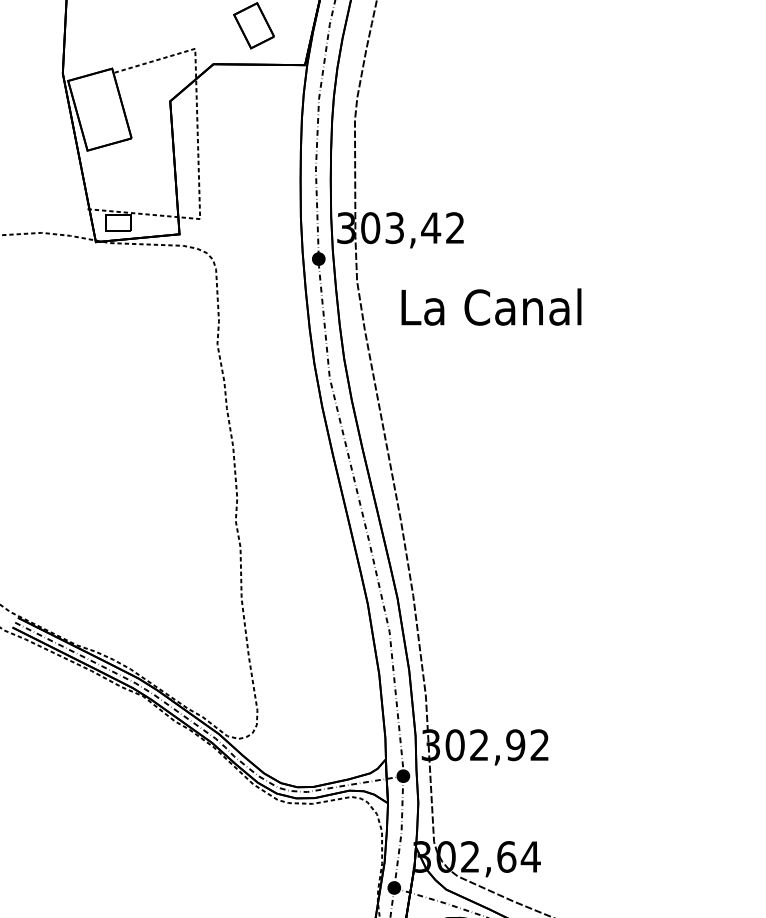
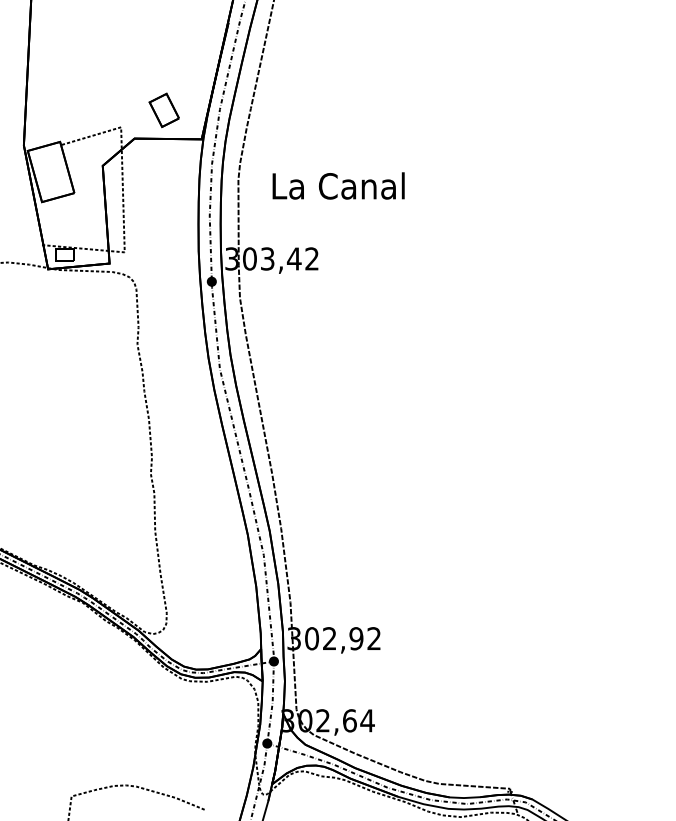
text: (491, 306) -> (338, 185), moved

